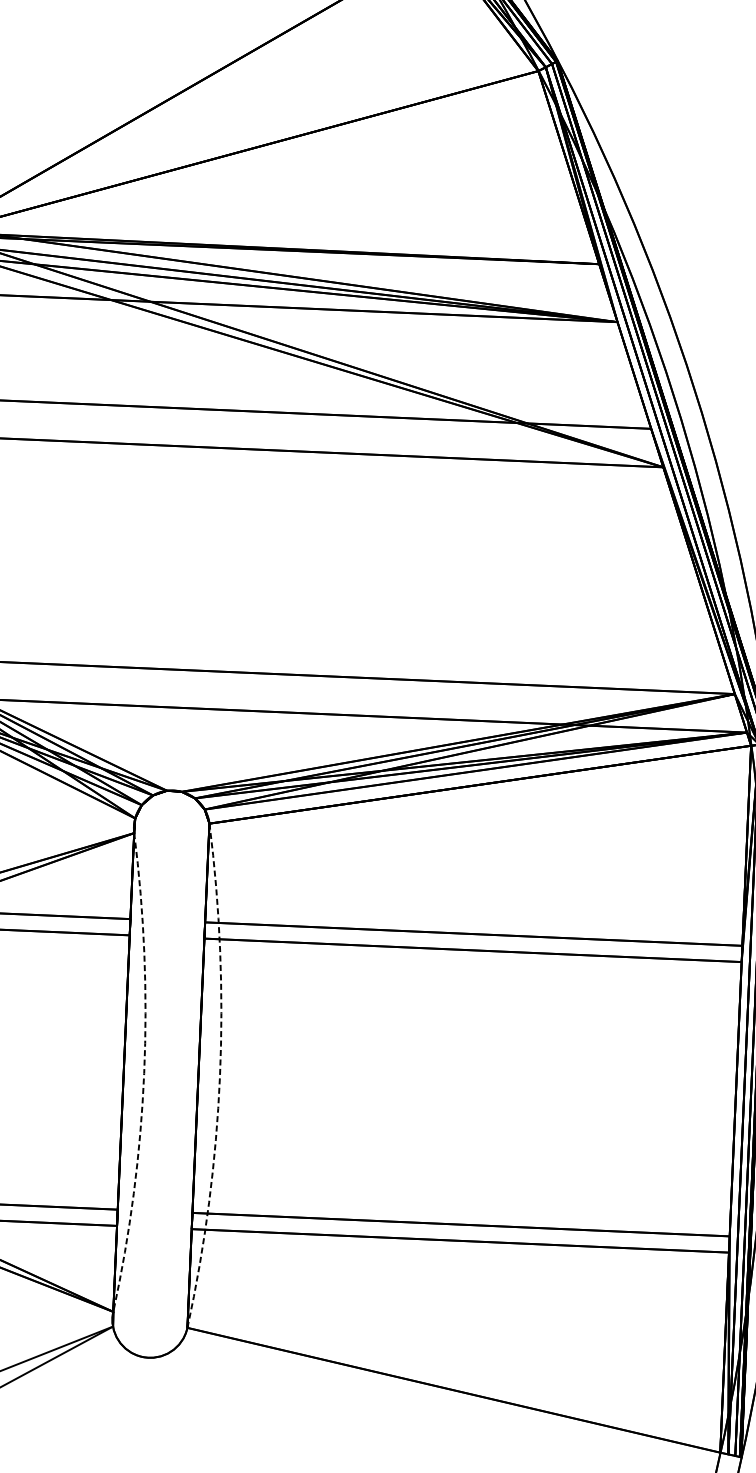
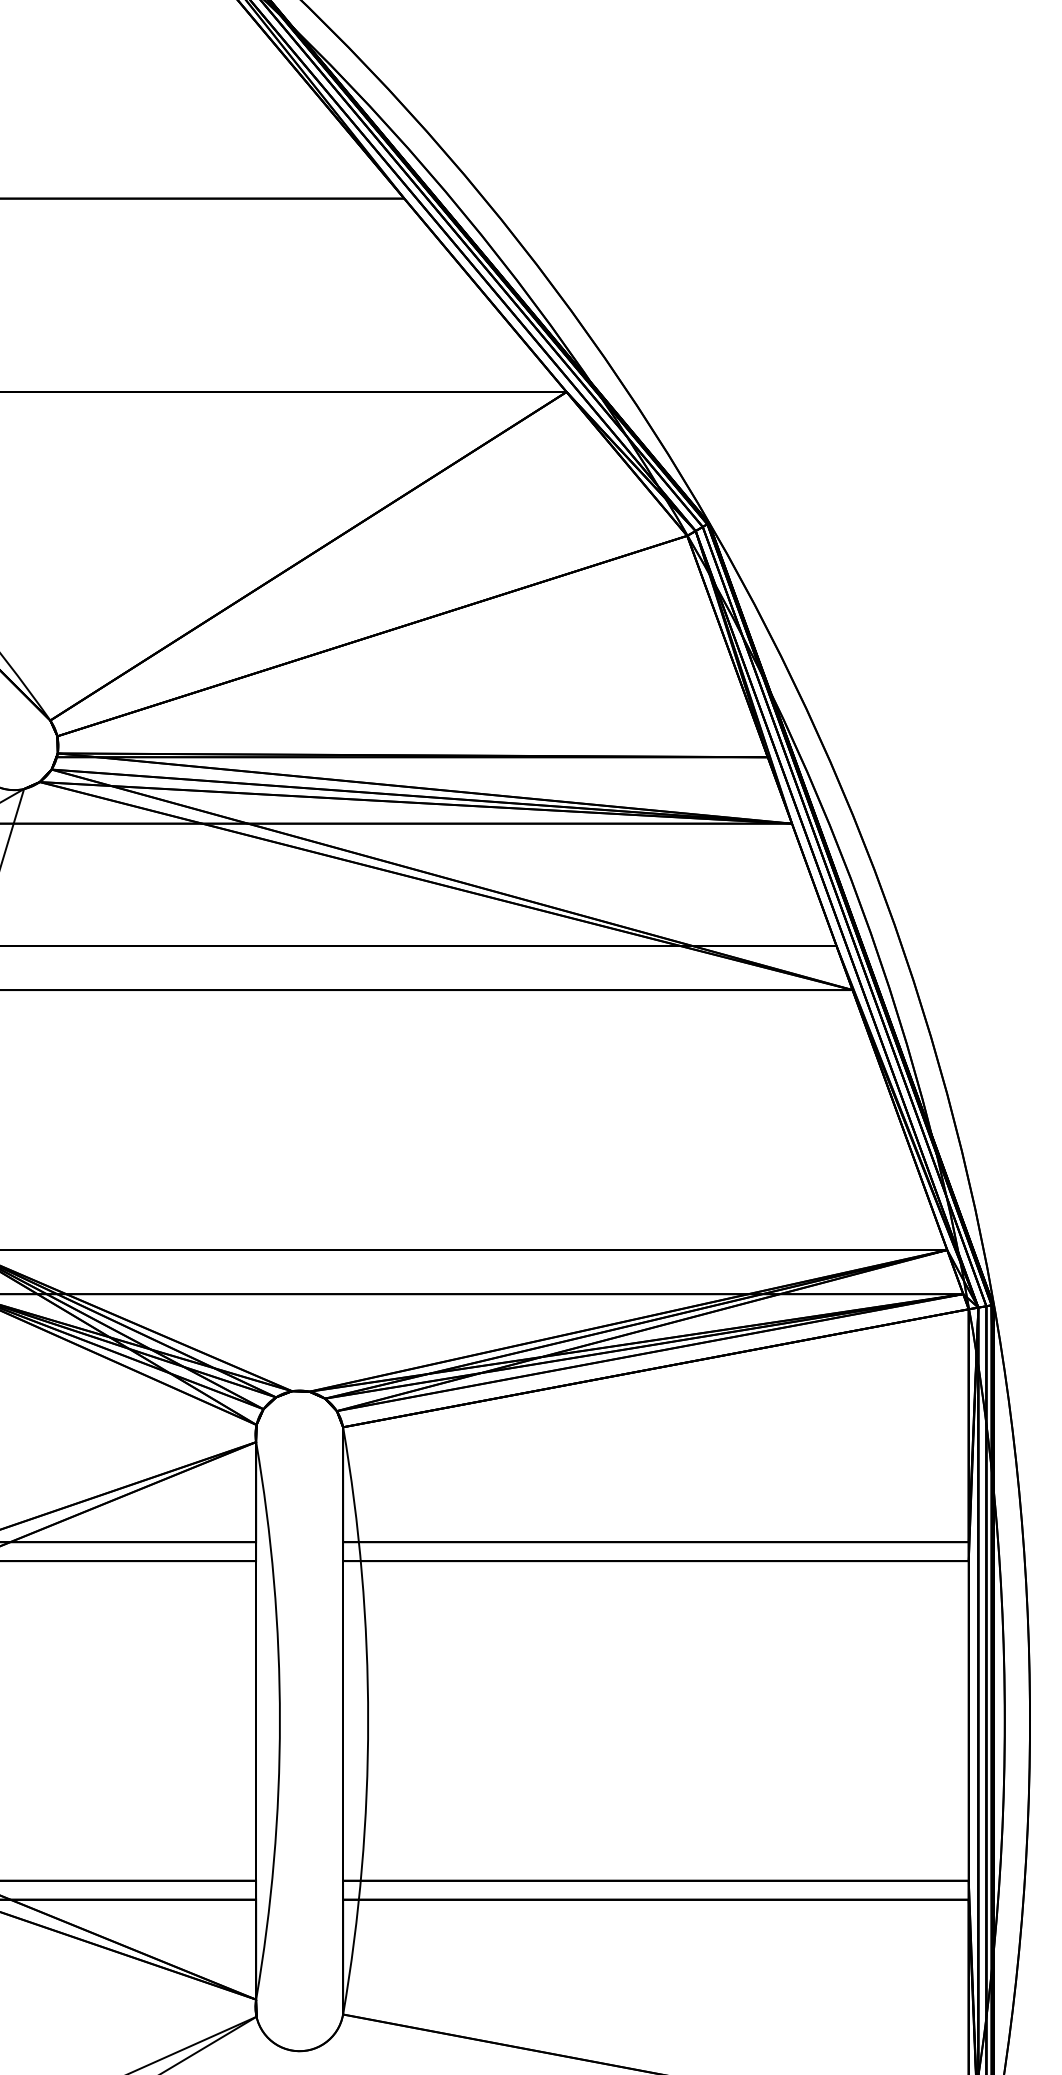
arc: (143, 1073) -> (279, 1720), dashed -> solid
arc: (220, 1076) -> (368, 1720), dashed -> solid

